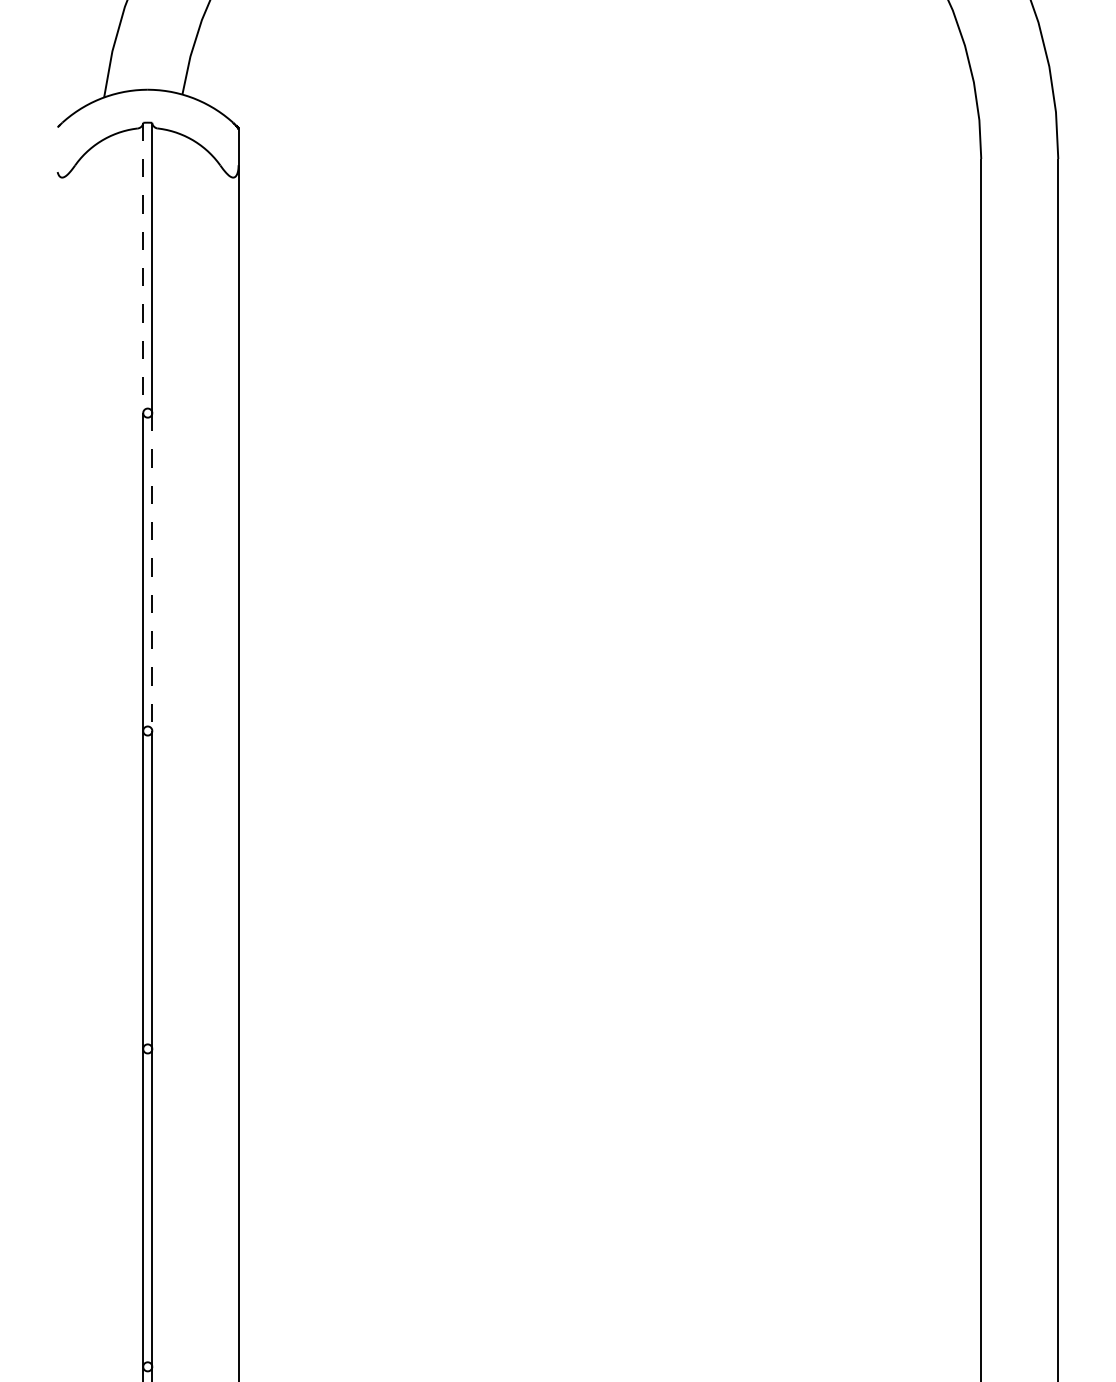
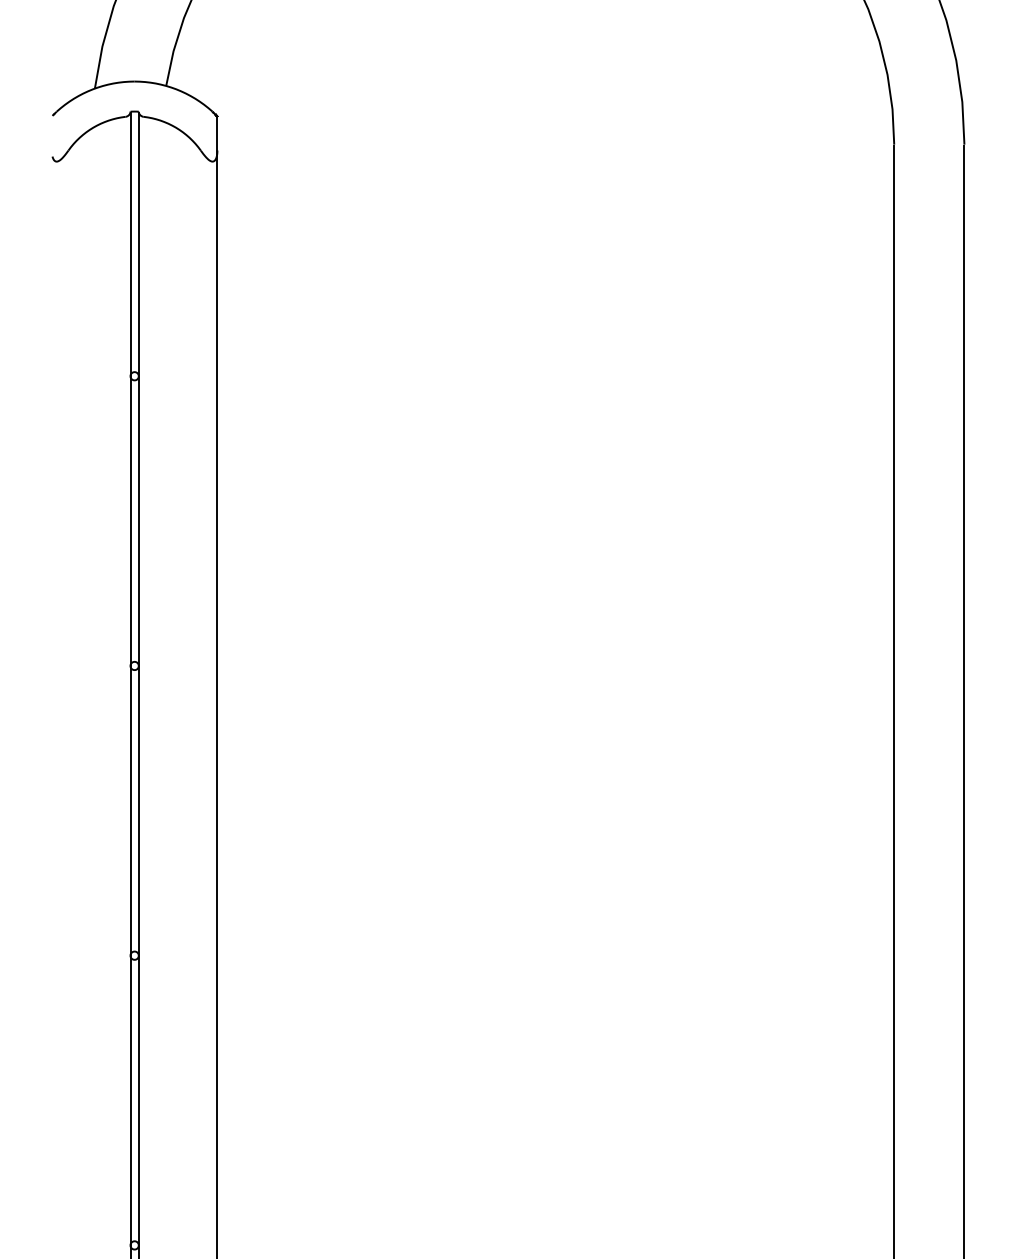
line: (143, 268) -> (130, 244), dashed -> solid
line: (151, 572) -> (138, 521), dashed -> solid

